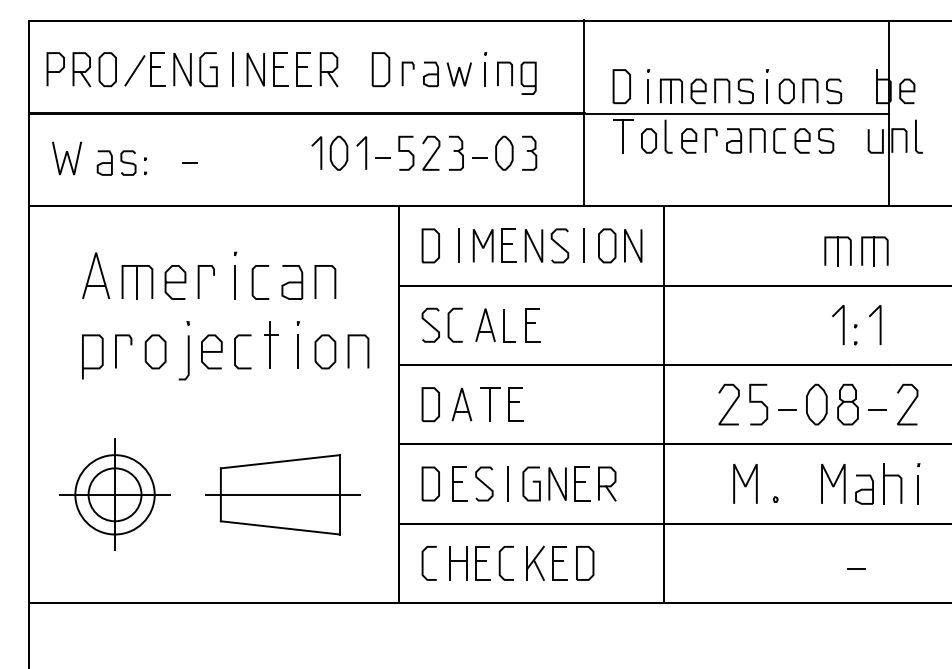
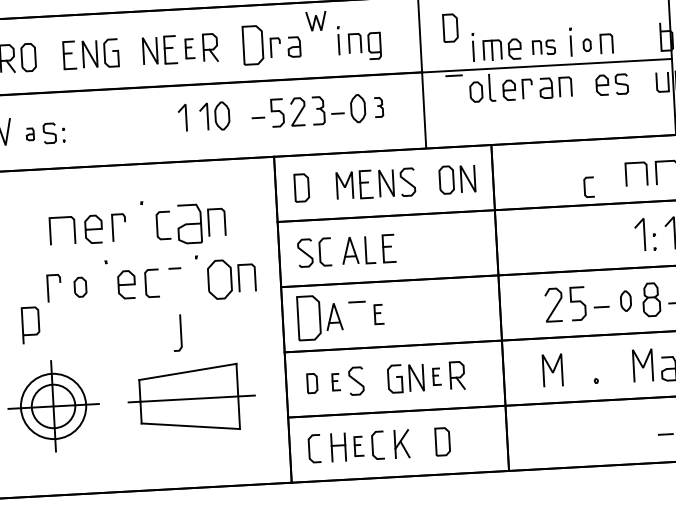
line: (232, 69) -> (131, 51), removed
part: (303, 69) -> (189, 48), size x0.7
part: (380, 69) -> (252, 45), size x1.4
line: (134, 70) -> (50, 57), removed
line: (458, 74) -> (315, 21), moved
part: (621, 86) -> (450, 28), moved
part: (733, 91) -> (543, 47), size x0.7
part: (786, 91) -> (587, 45), size x0.6
curve: (834, 91) -> (626, 43), removed
line: (623, 135) -> (455, 88), removed
curve: (775, 140) -> (585, 187), moved
line: (365, 152) -> (185, 117), moved
part: (529, 152) -> (378, 106), size x0.7
part: (104, 162) -> (30, 133), size x0.6
line: (189, 162) -> (99, 130), removed
line: (458, 245) -> (324, 186), removed
line: (584, 245) -> (428, 180), removed
line: (837, 251) -> (636, 174), removed
line: (874, 251) -> (666, 172), removed
part: (96, 275) -> (28, 227), removed
line: (136, 281) -> (61, 230), removed
line: (235, 281) -> (143, 225), removed
part: (292, 282) -> (189, 224), size x1.4
line: (270, 345) -> (174, 276), removed
part: (155, 351) -> (80, 286), size x0.7
line: (297, 351) -> (197, 280), removed
part: (325, 351) -> (220, 279), size x1.4
curve: (83, 356) -> (23, 325), moved
line: (187, 357) -> (180, 332), moved
part: (430, 404) -> (308, 318), size x1.6
line: (490, 404) -> (357, 315), removed
part: (515, 404) -> (378, 314), size x0.7
part: (816, 404) -> (625, 301), size x0.6
part: (430, 483) -> (312, 383), size x0.7
part: (459, 483) -> (335, 381), size x0.6
line: (508, 483) -> (376, 379), removed
part: (582, 483) -> (436, 376), size x0.6
line: (744, 483) -> (551, 370), moved
part: (482, 563) -> (358, 446), size x0.7
part: (559, 563) -> (421, 443), removed

